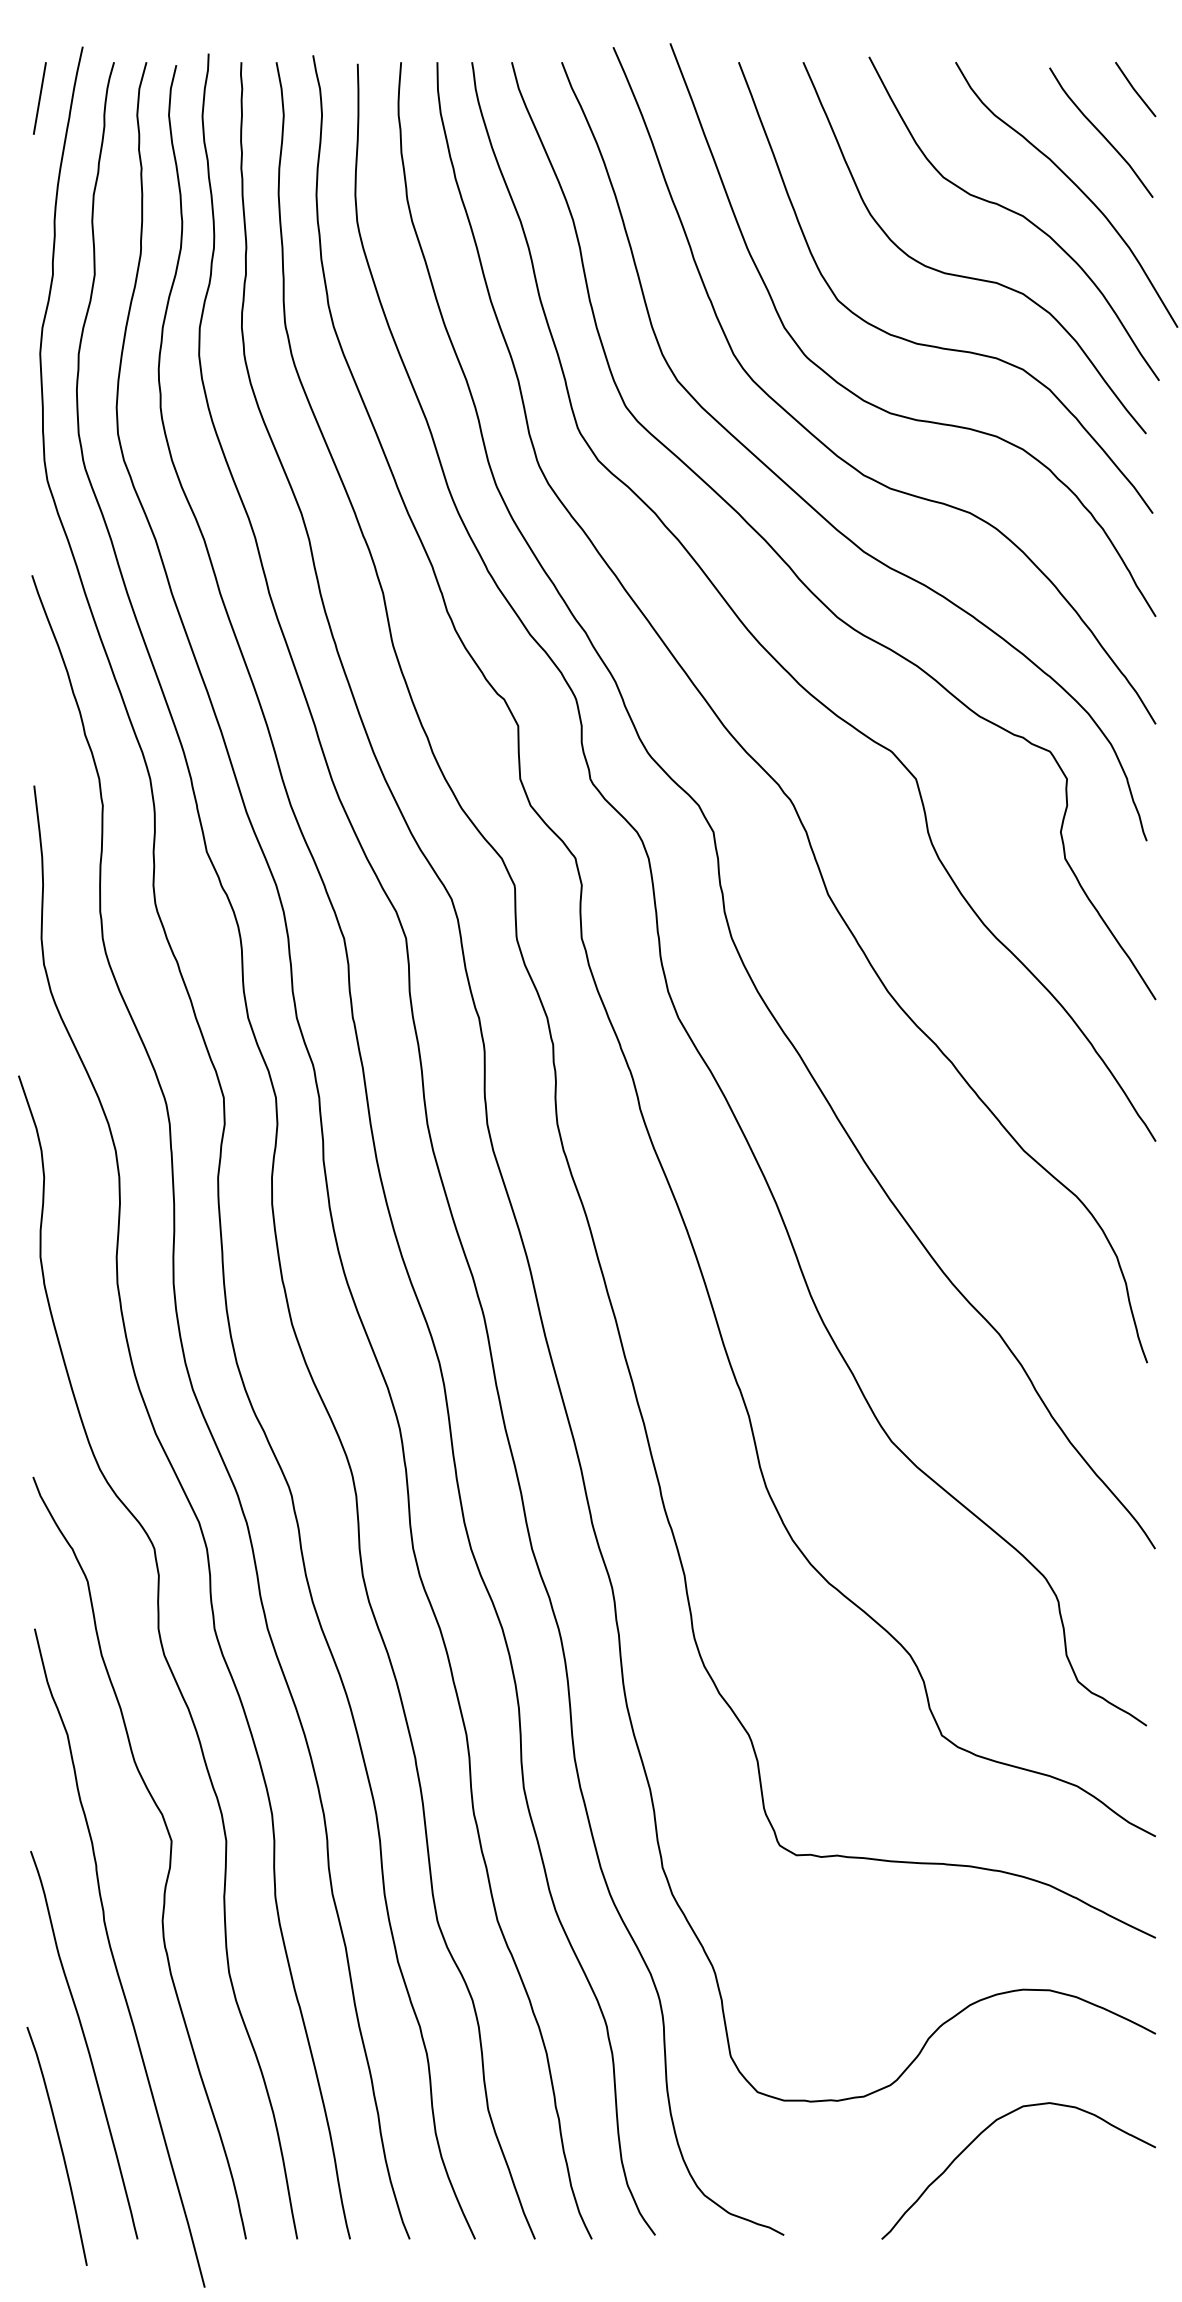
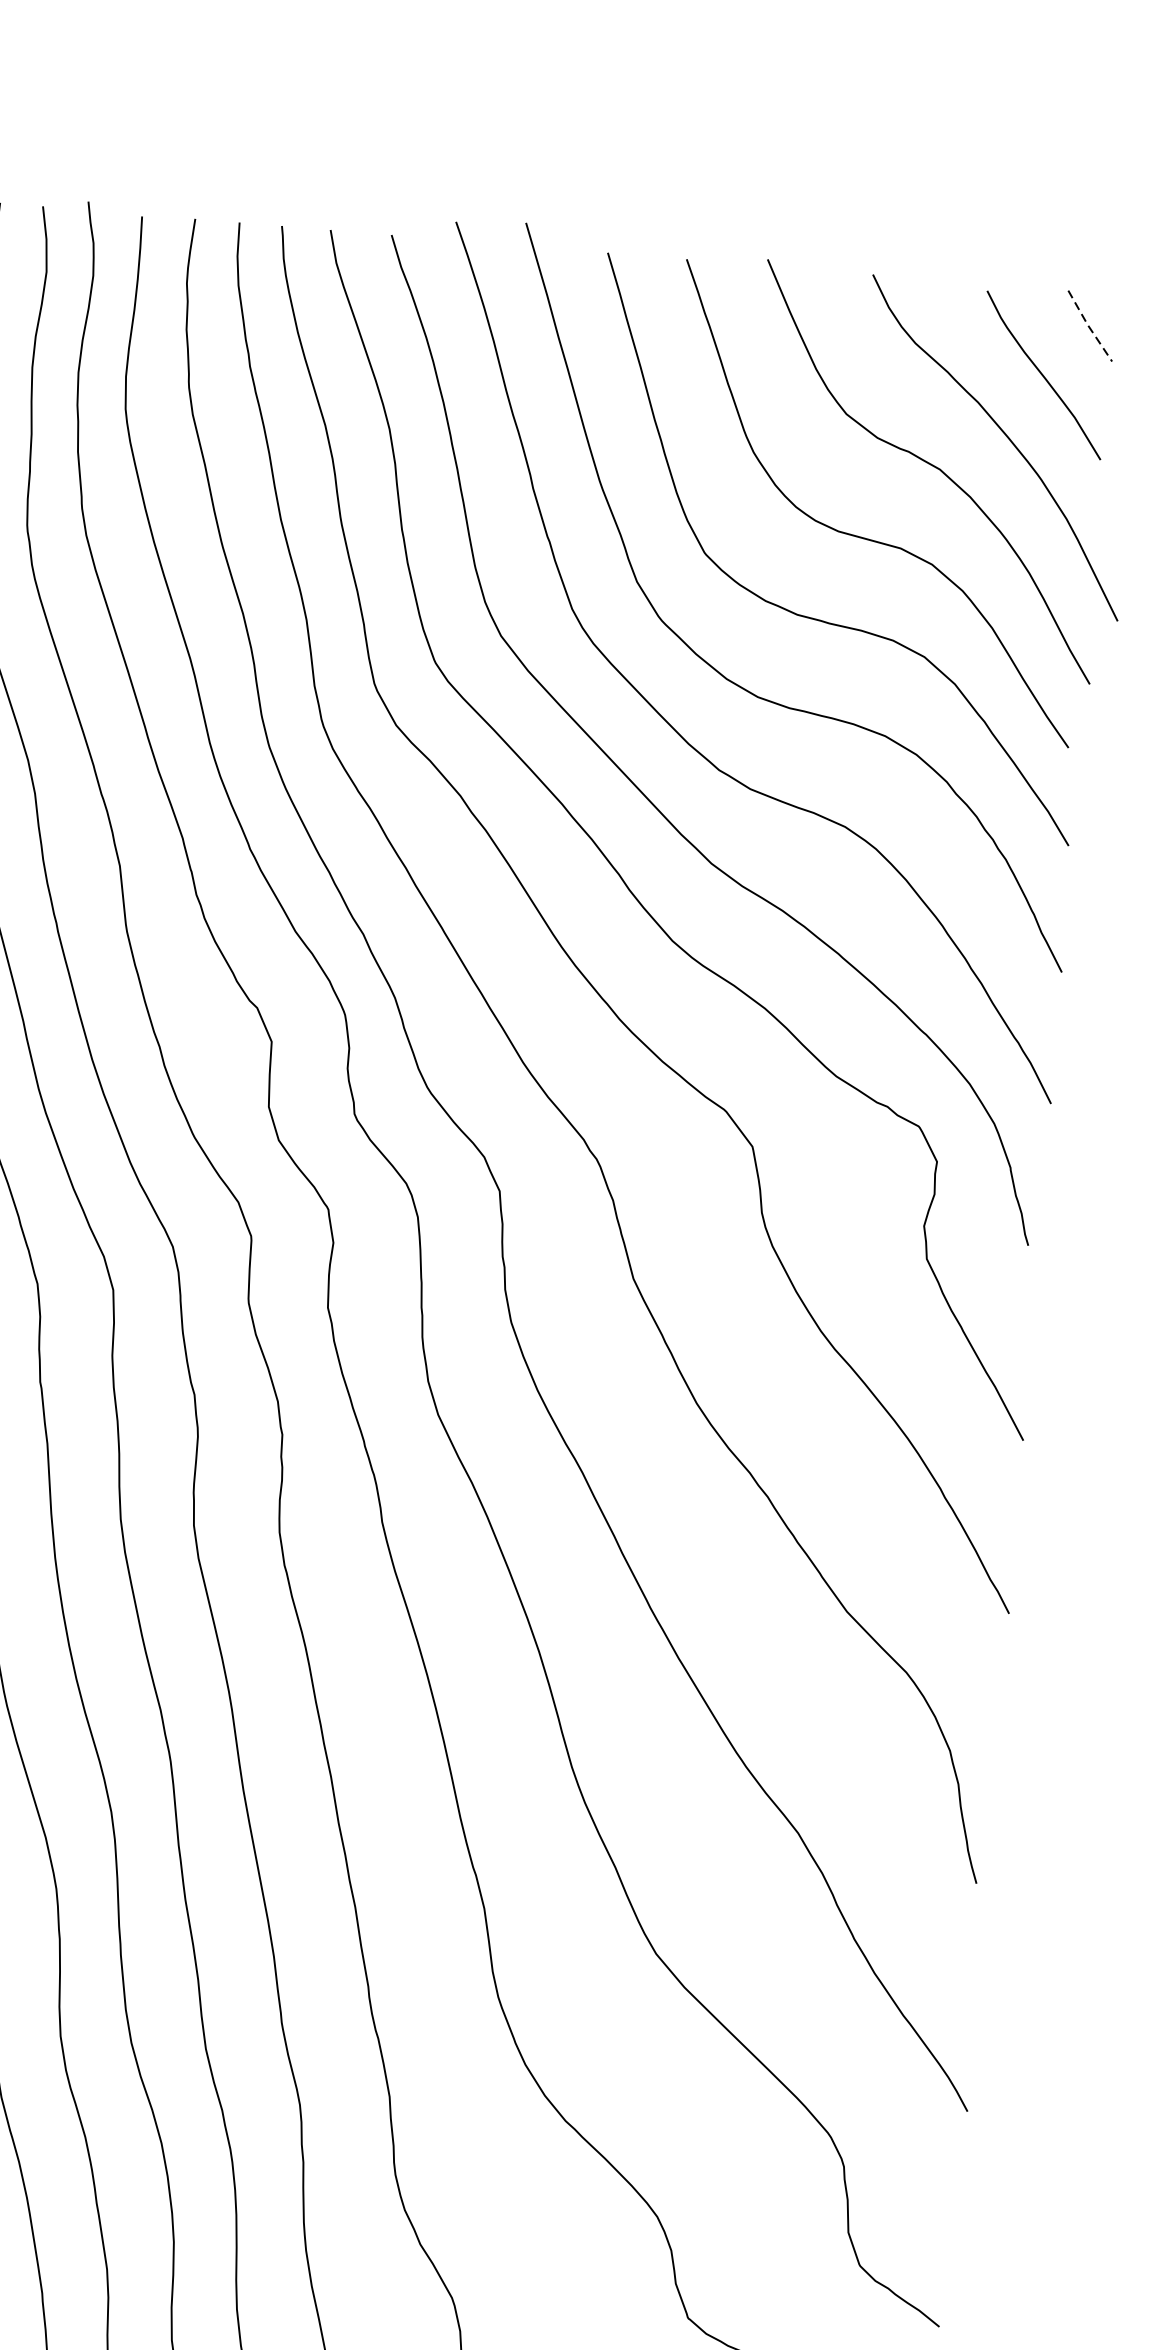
line: (1134, 89) -> (1088, 325), solid -> dashed

